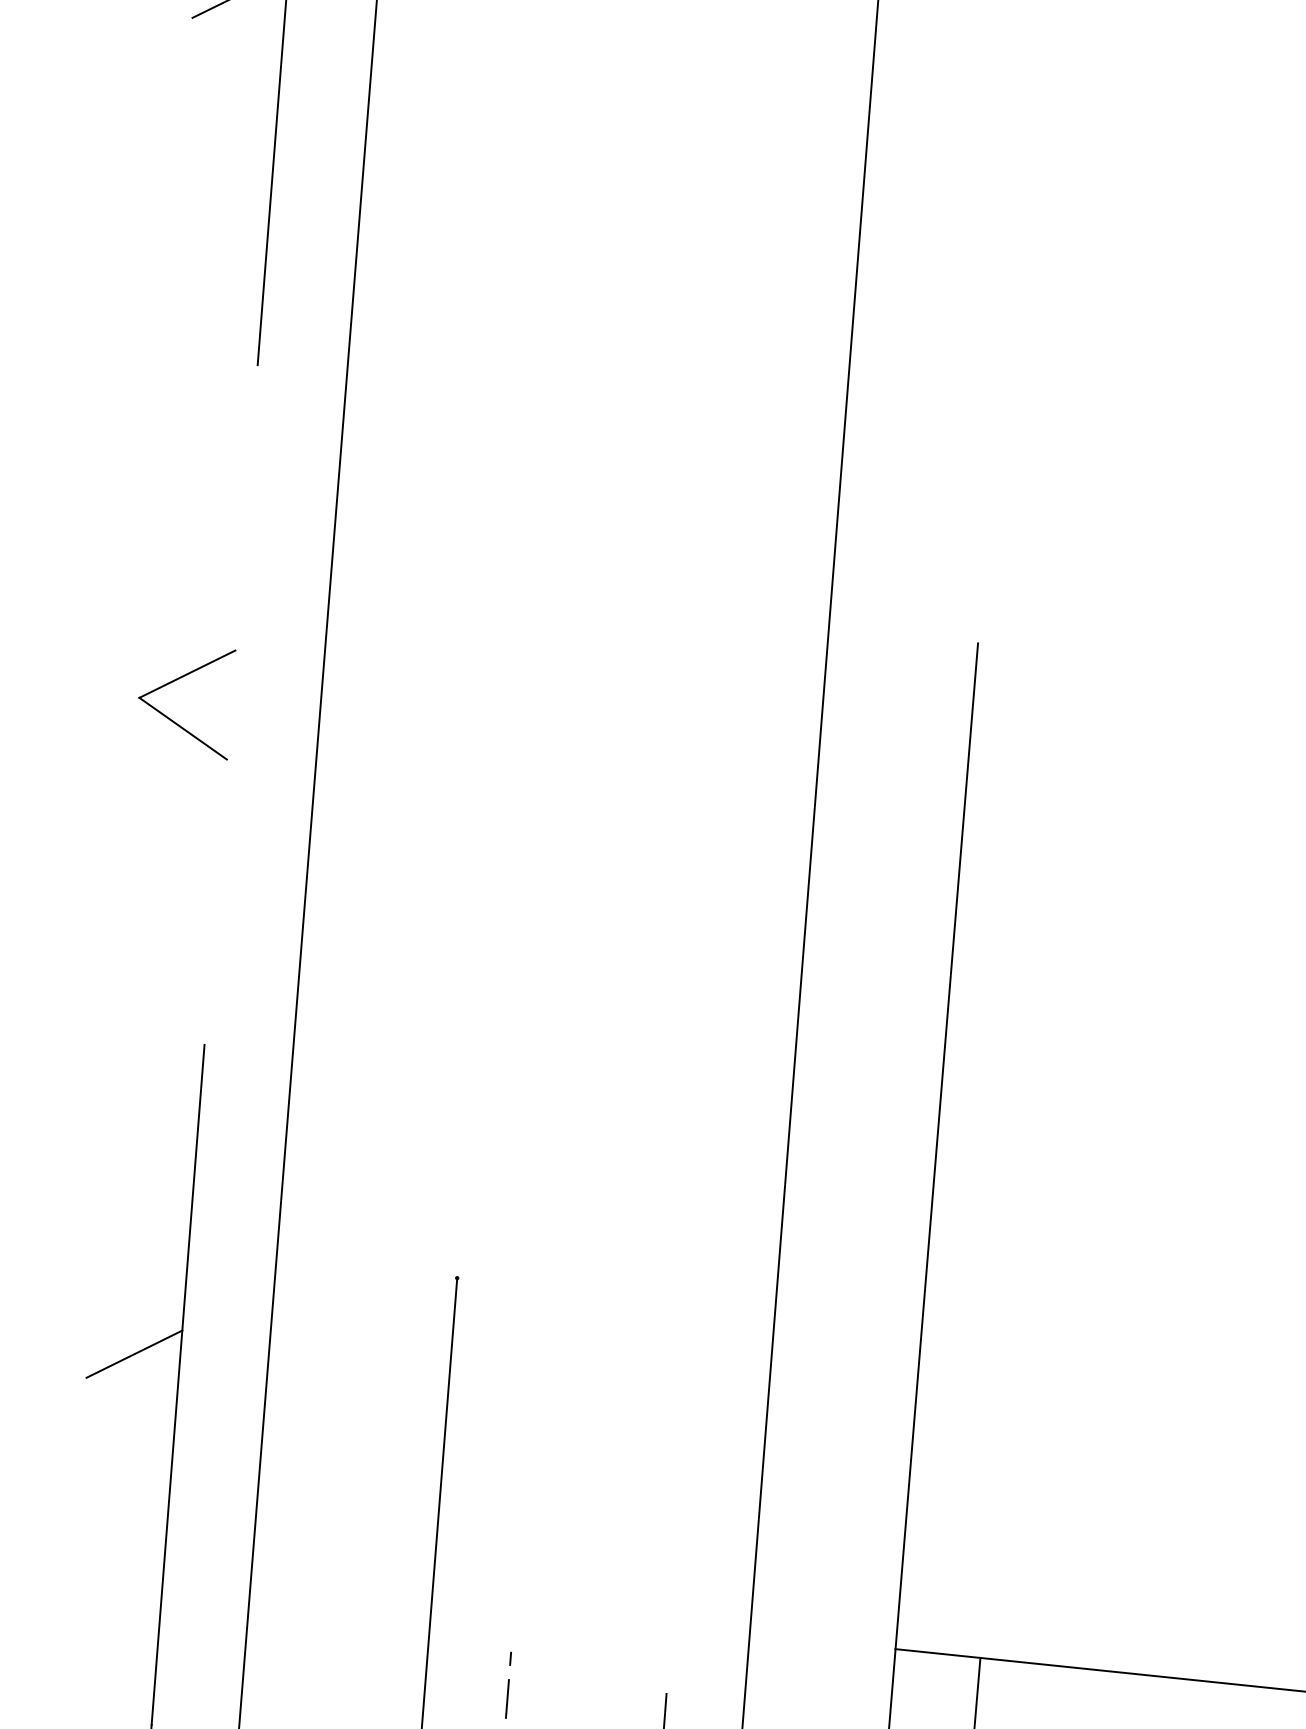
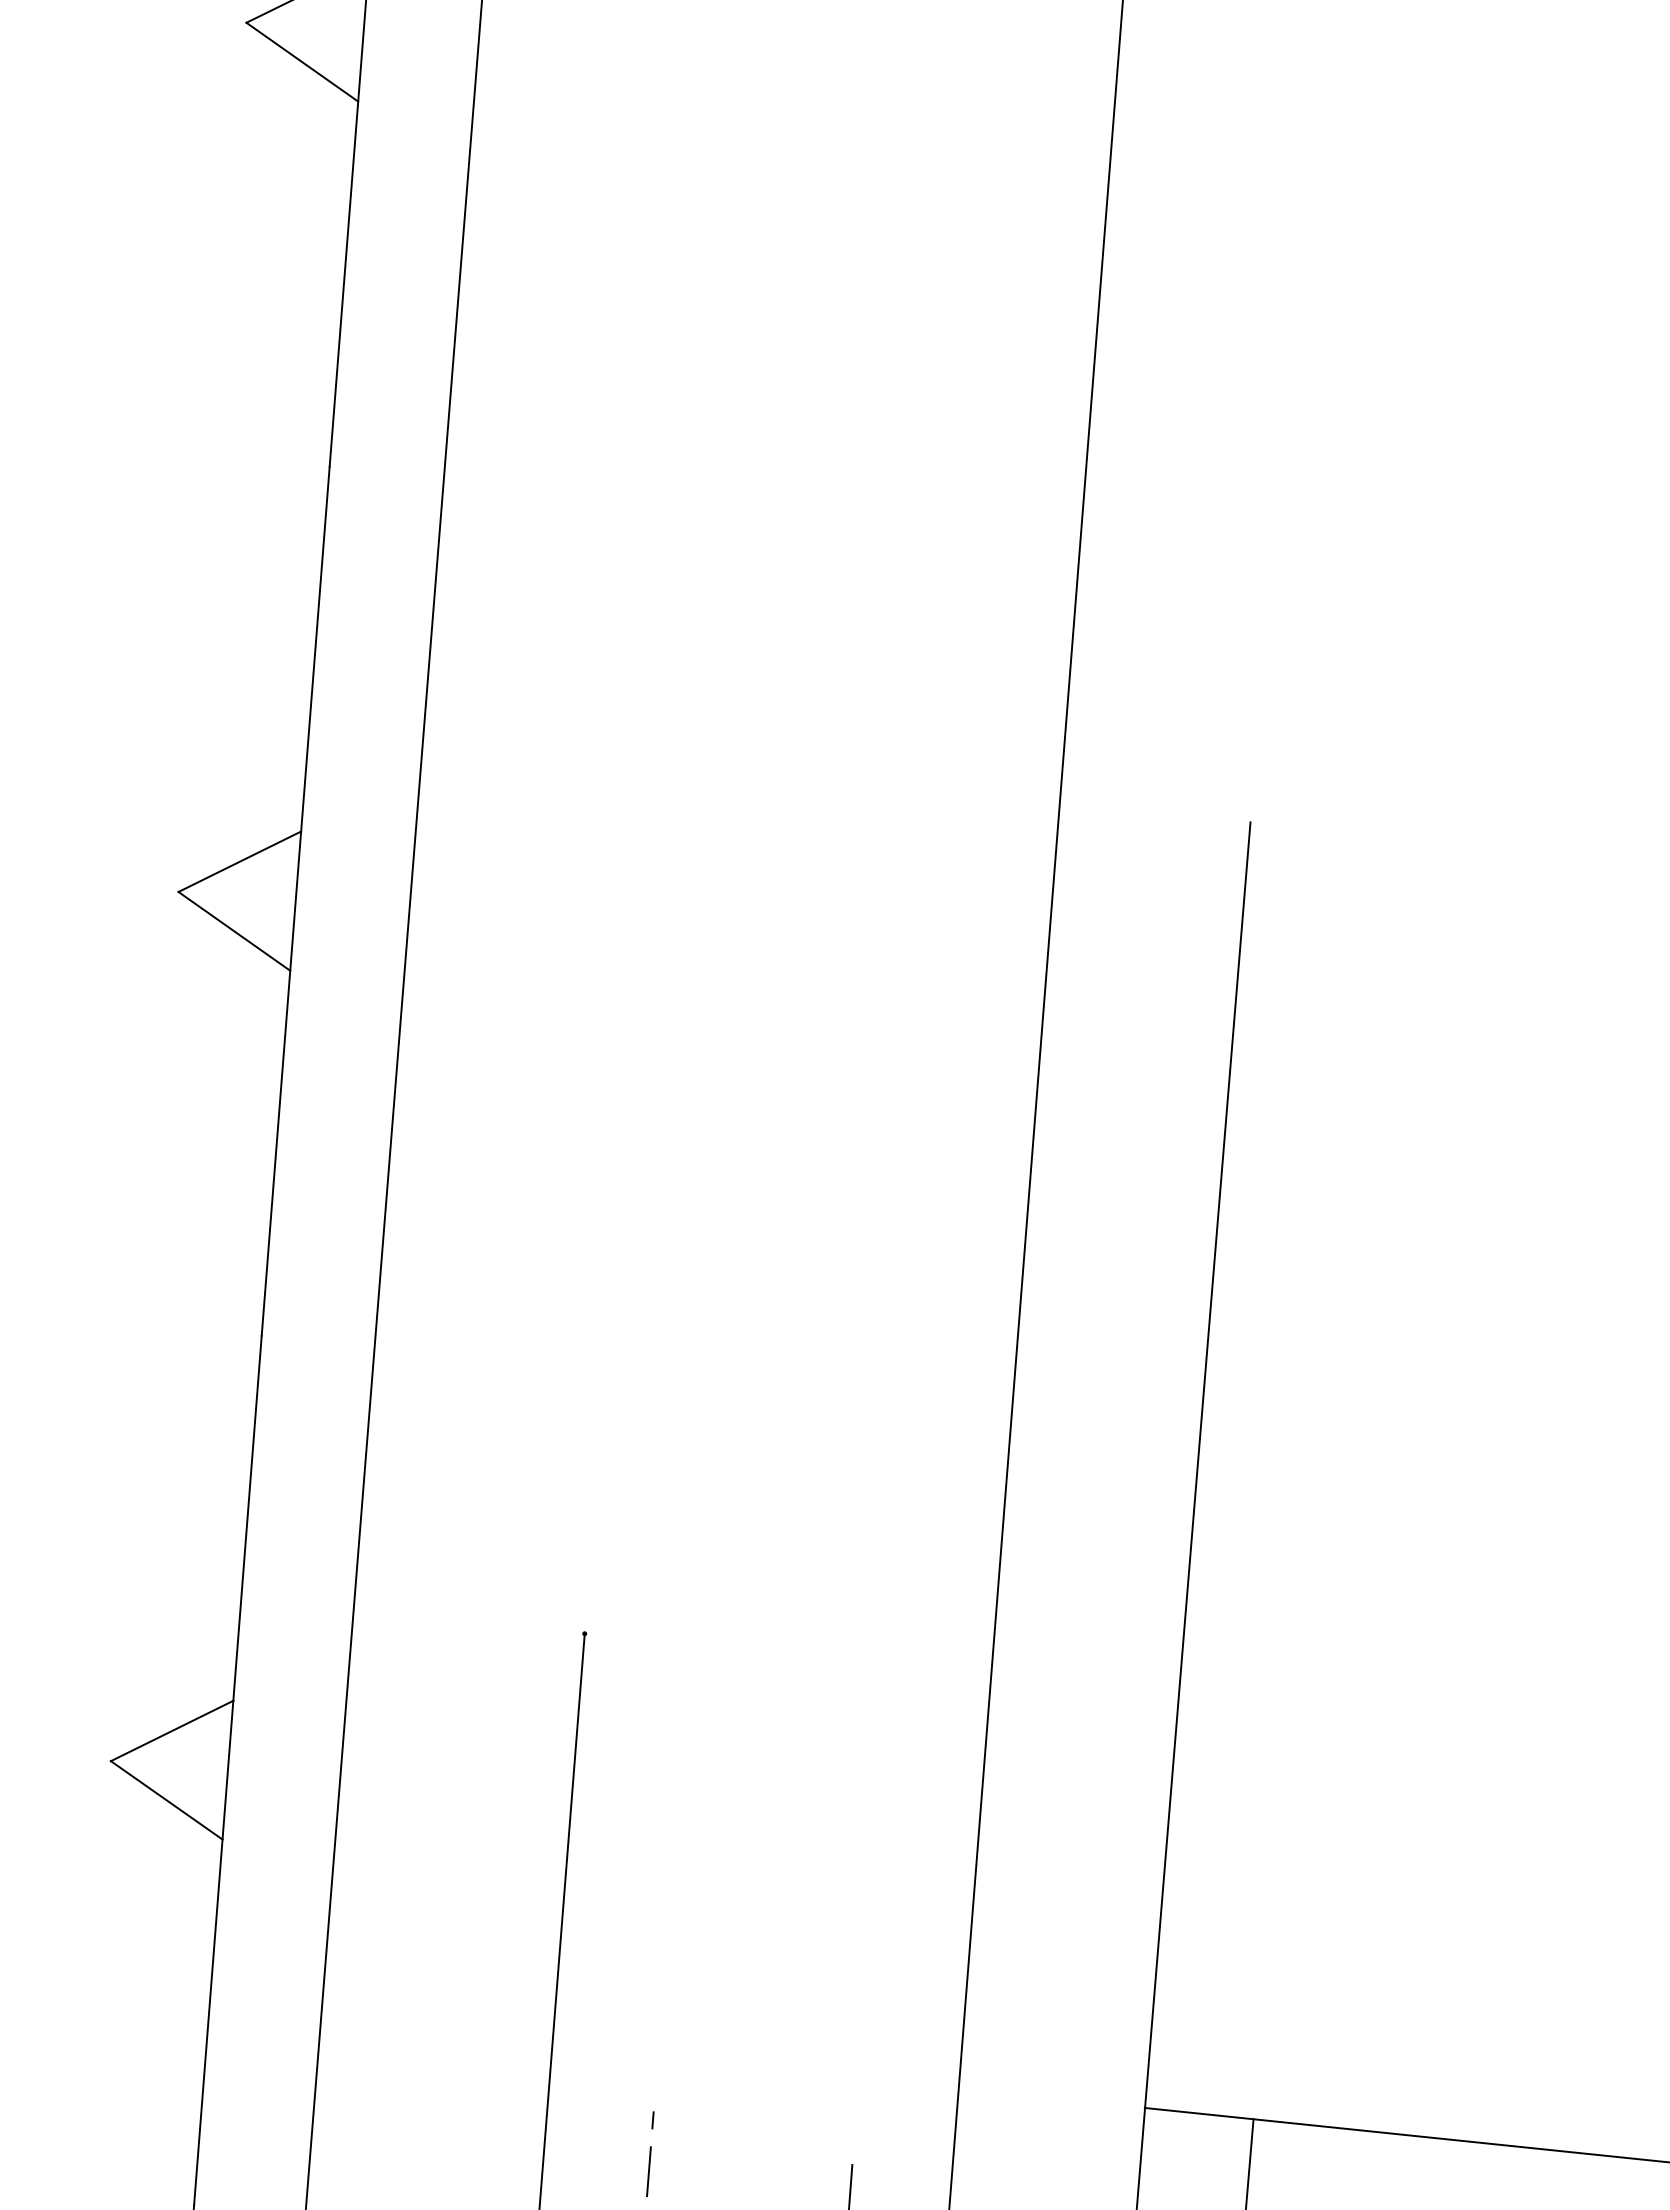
line: (236, 48) -> (302, 61), added
line: (230, 704) -> (295, 900), added
line: (130, 1408) -> (166, 1800), added

